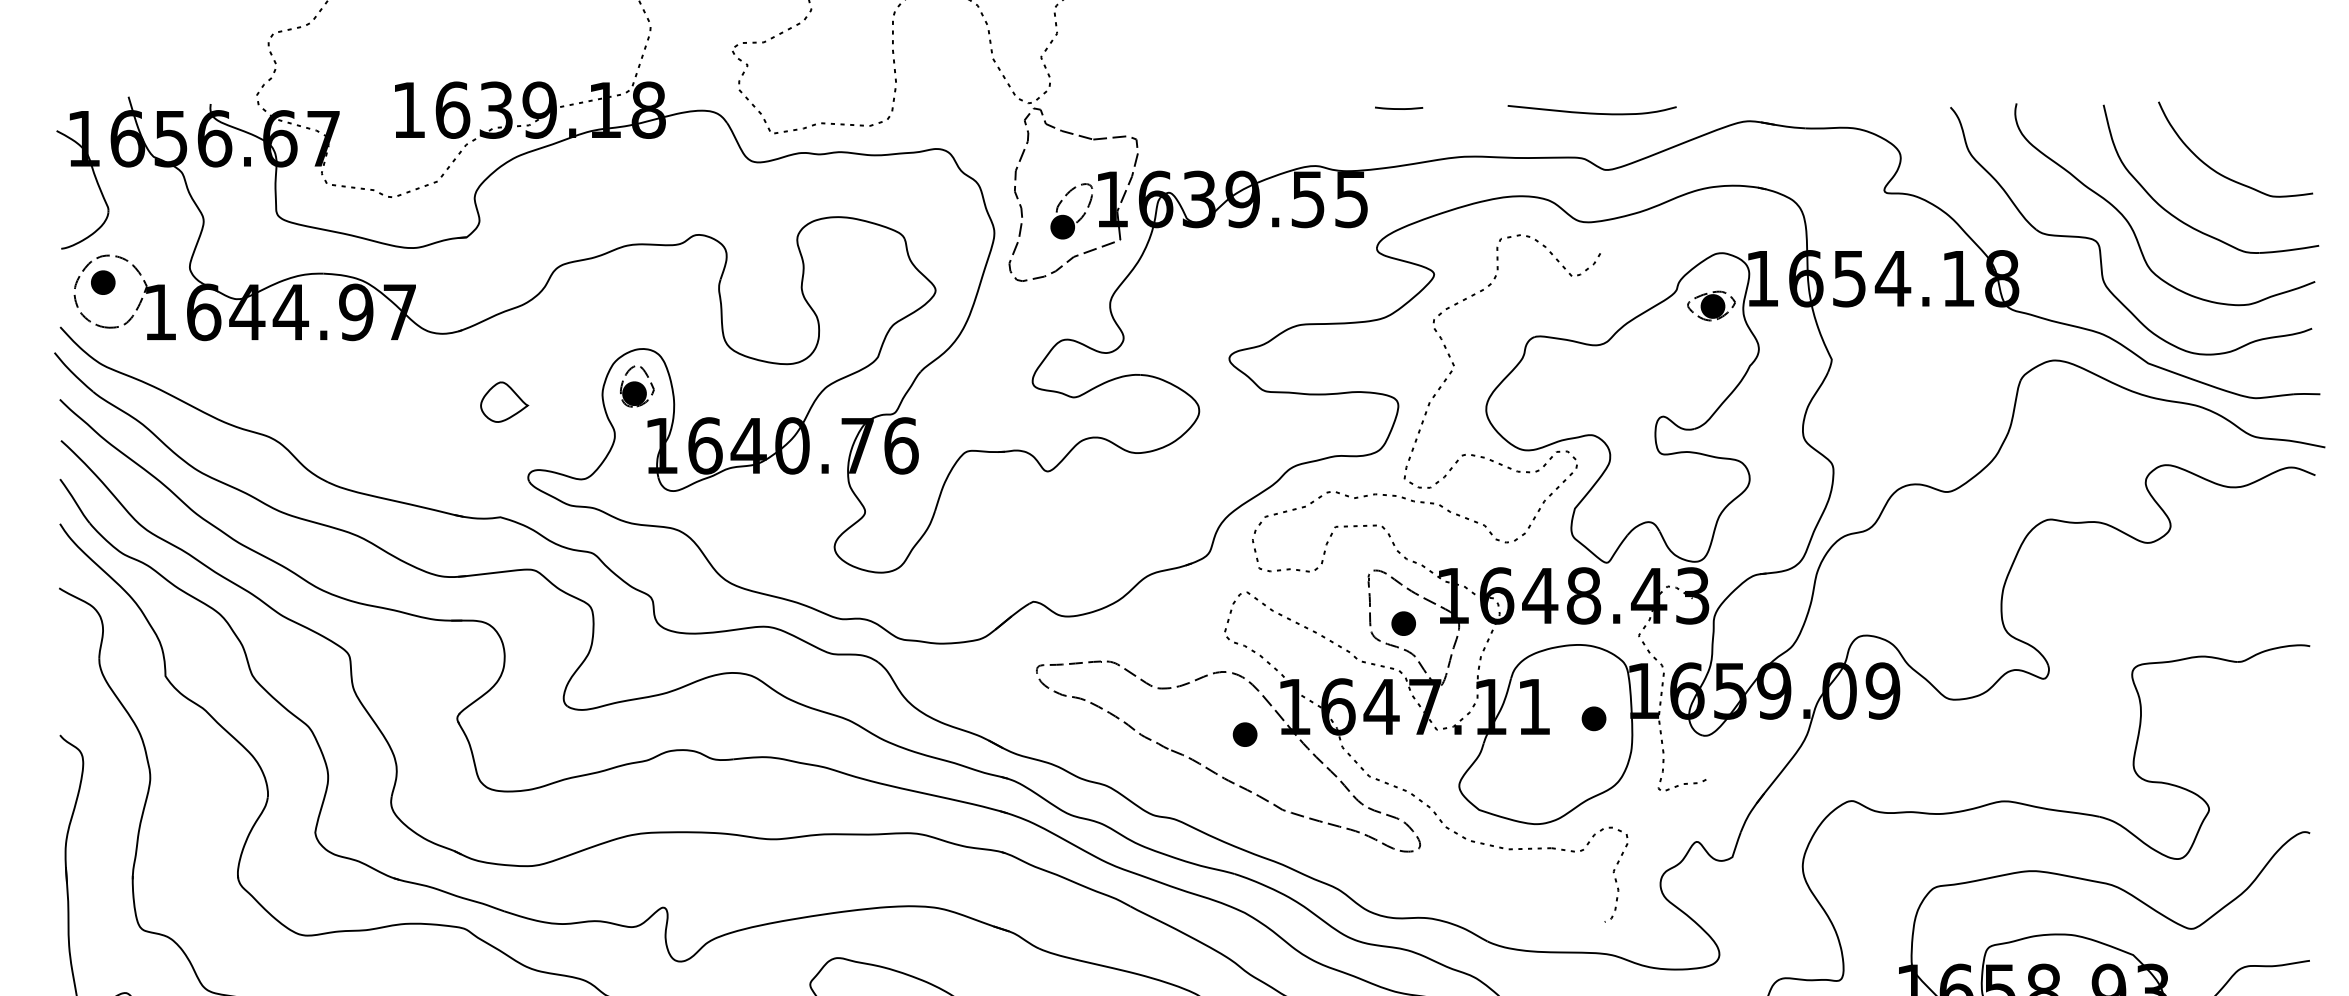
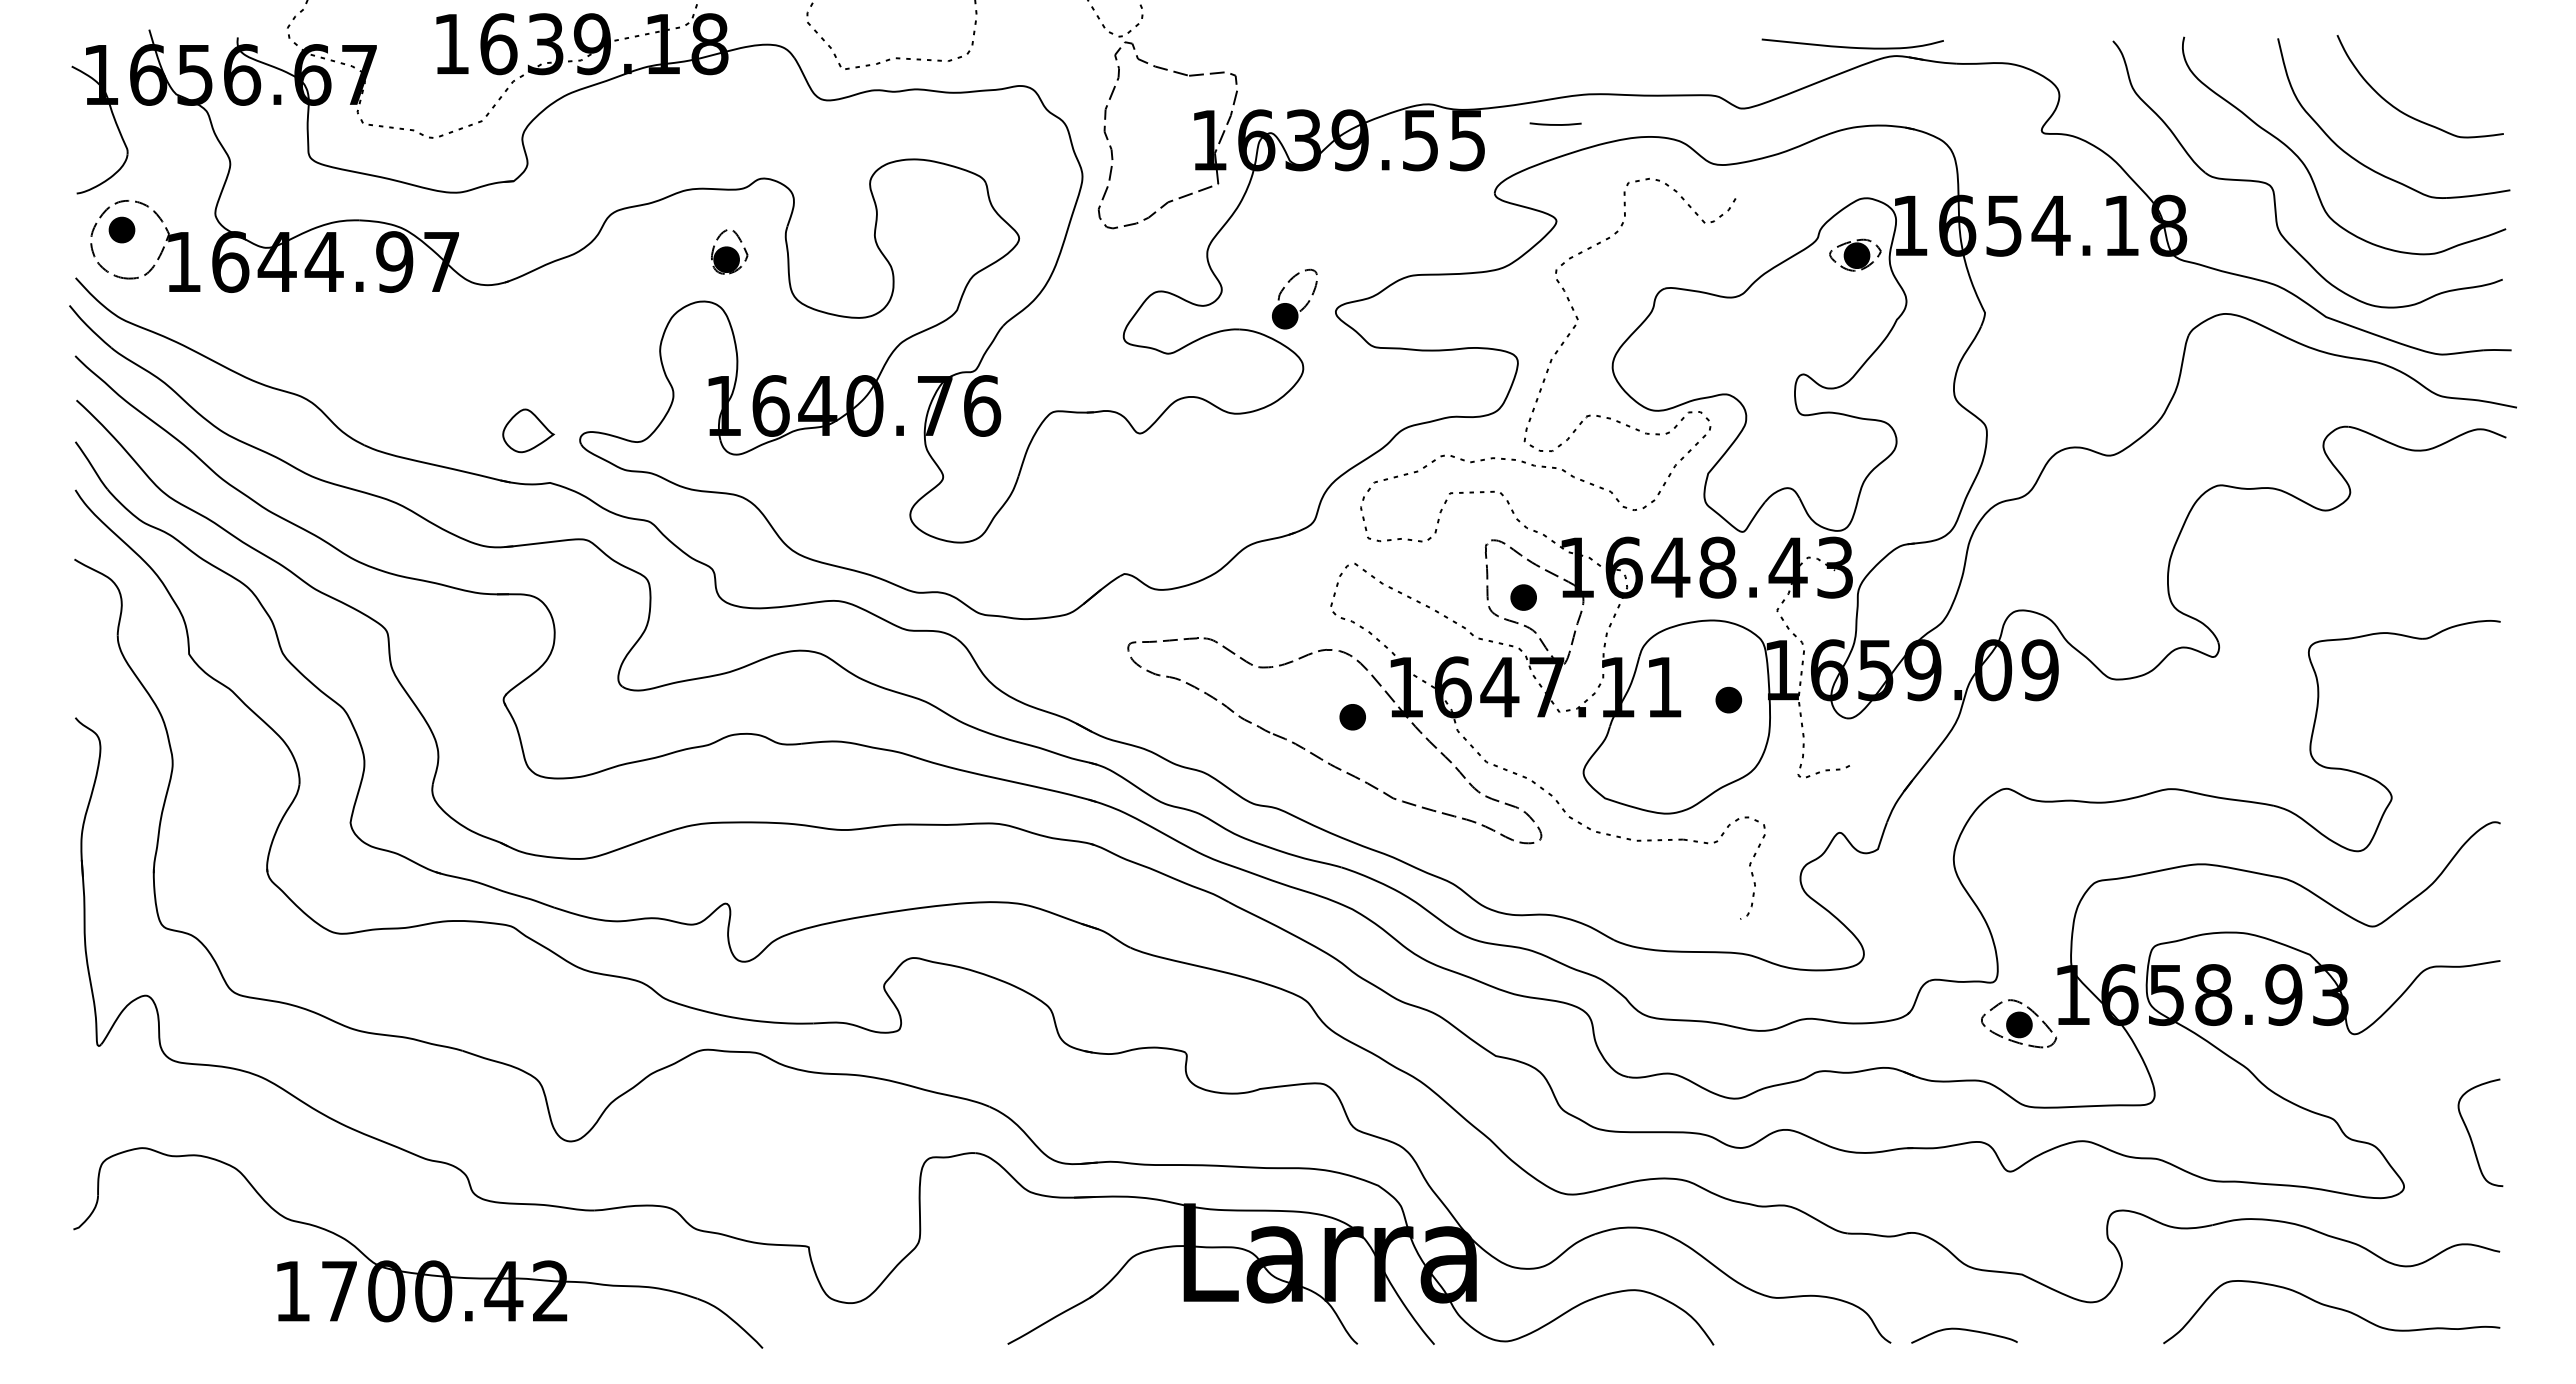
curve: (1398, 108) -> (1555, 124), moved
curve: (1591, 112) -> (1852, 46), moved
part: (1068, 216) -> (1291, 304), moved
part: (637, 386) -> (729, 251), moved
part: (504, 401) -> (528, 430), moved

